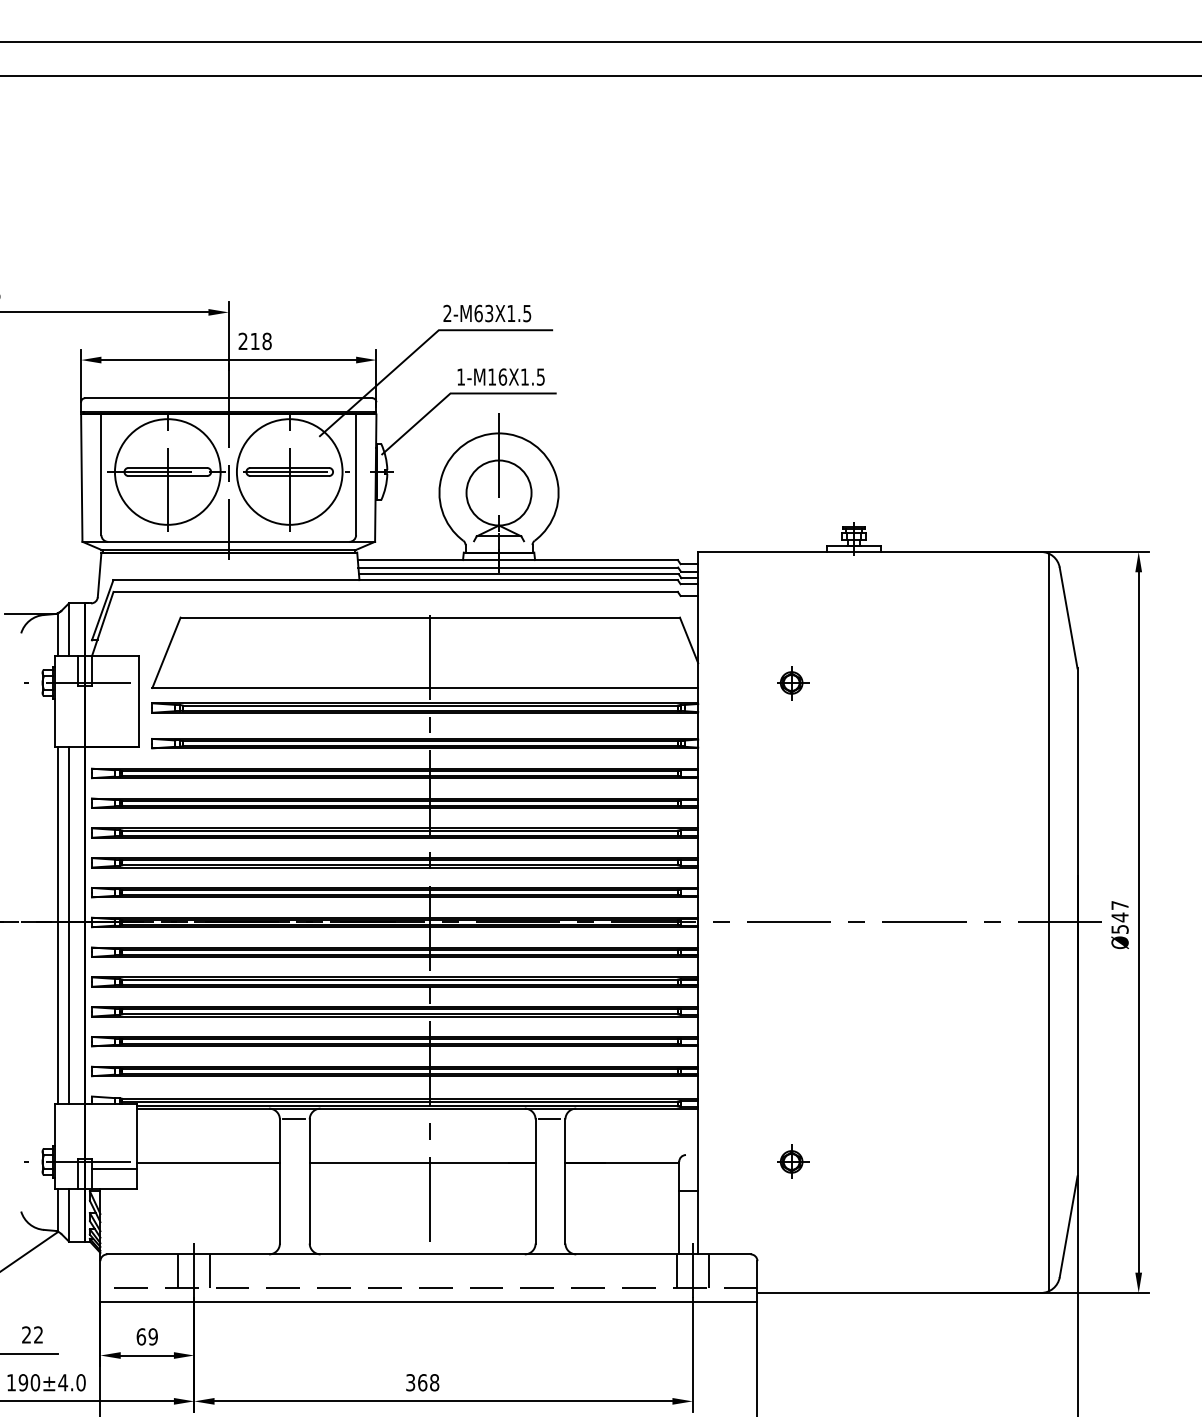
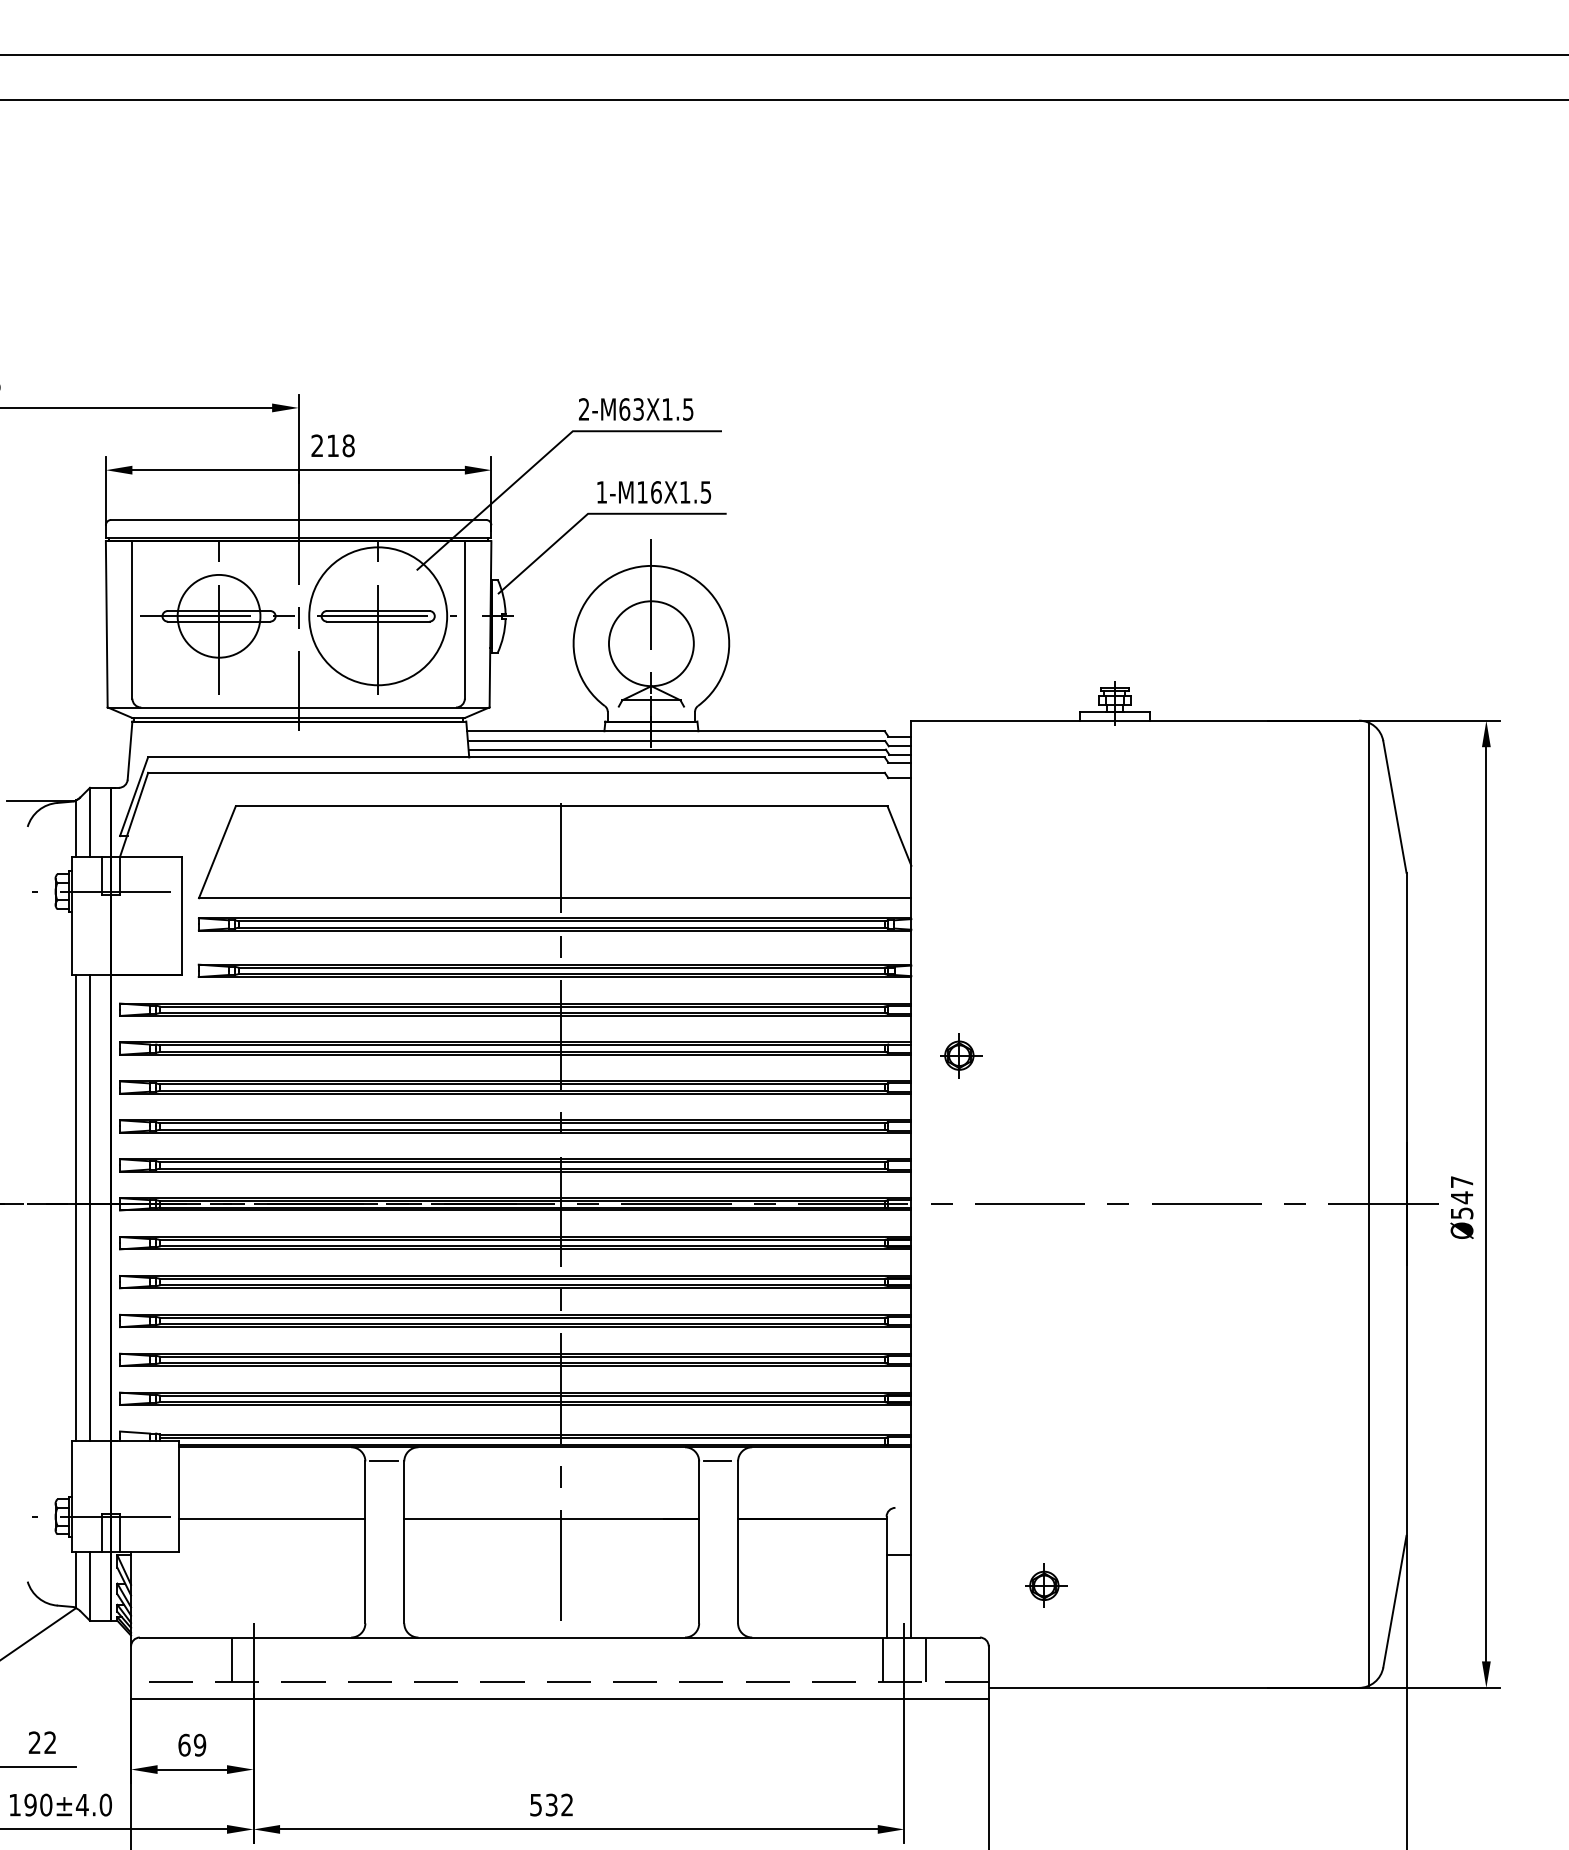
circle: (168, 472) -> (219, 616), size x0.6
part: (793, 682) -> (961, 1055), moved
part: (793, 1161) -> (1046, 1585), moved
line: (114, 1169) -> (149, 1526), removed
line: (210, 1271) -> (274, 1659), removed
text: (422, 1382) -> (551, 1804), 368 -> 532

